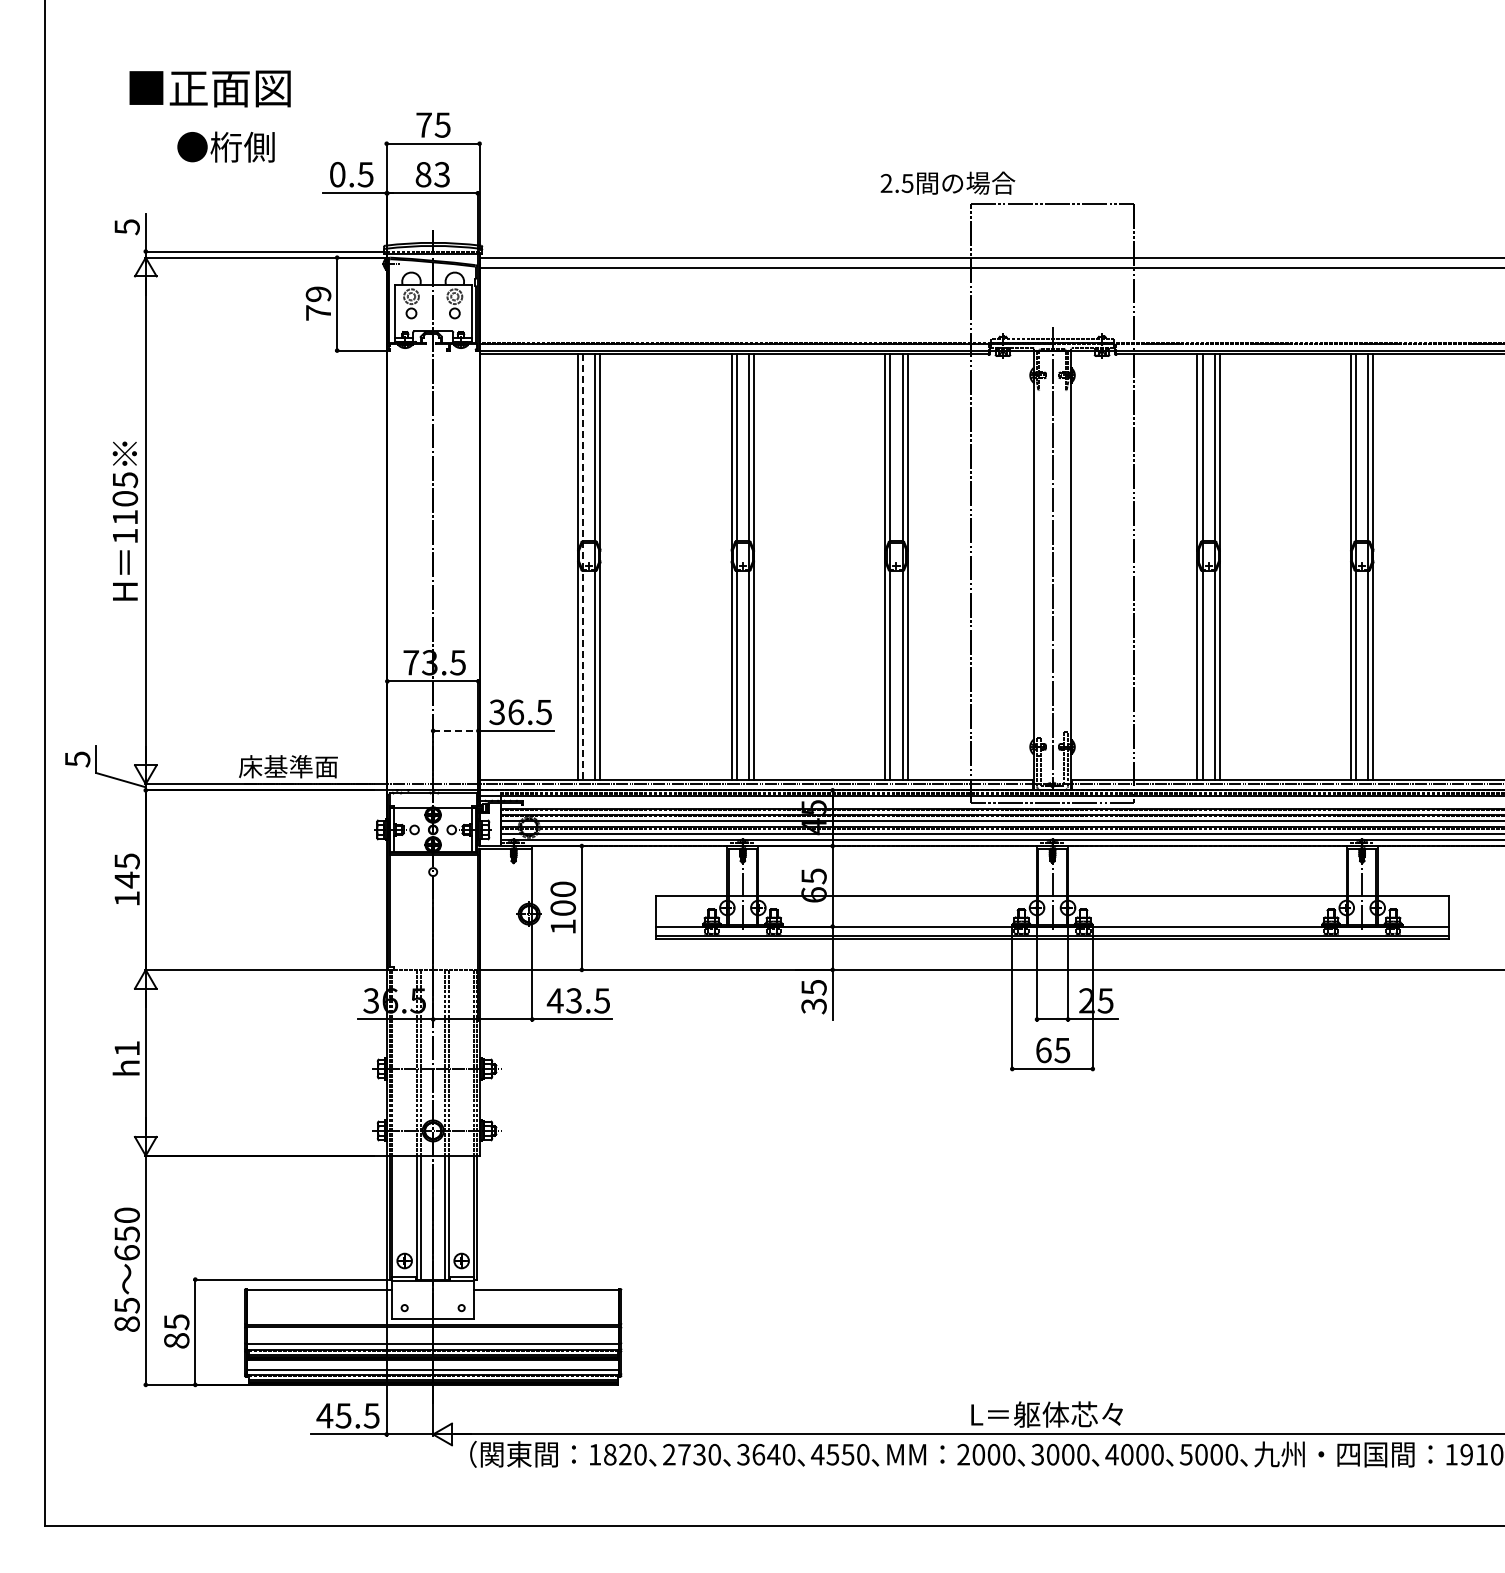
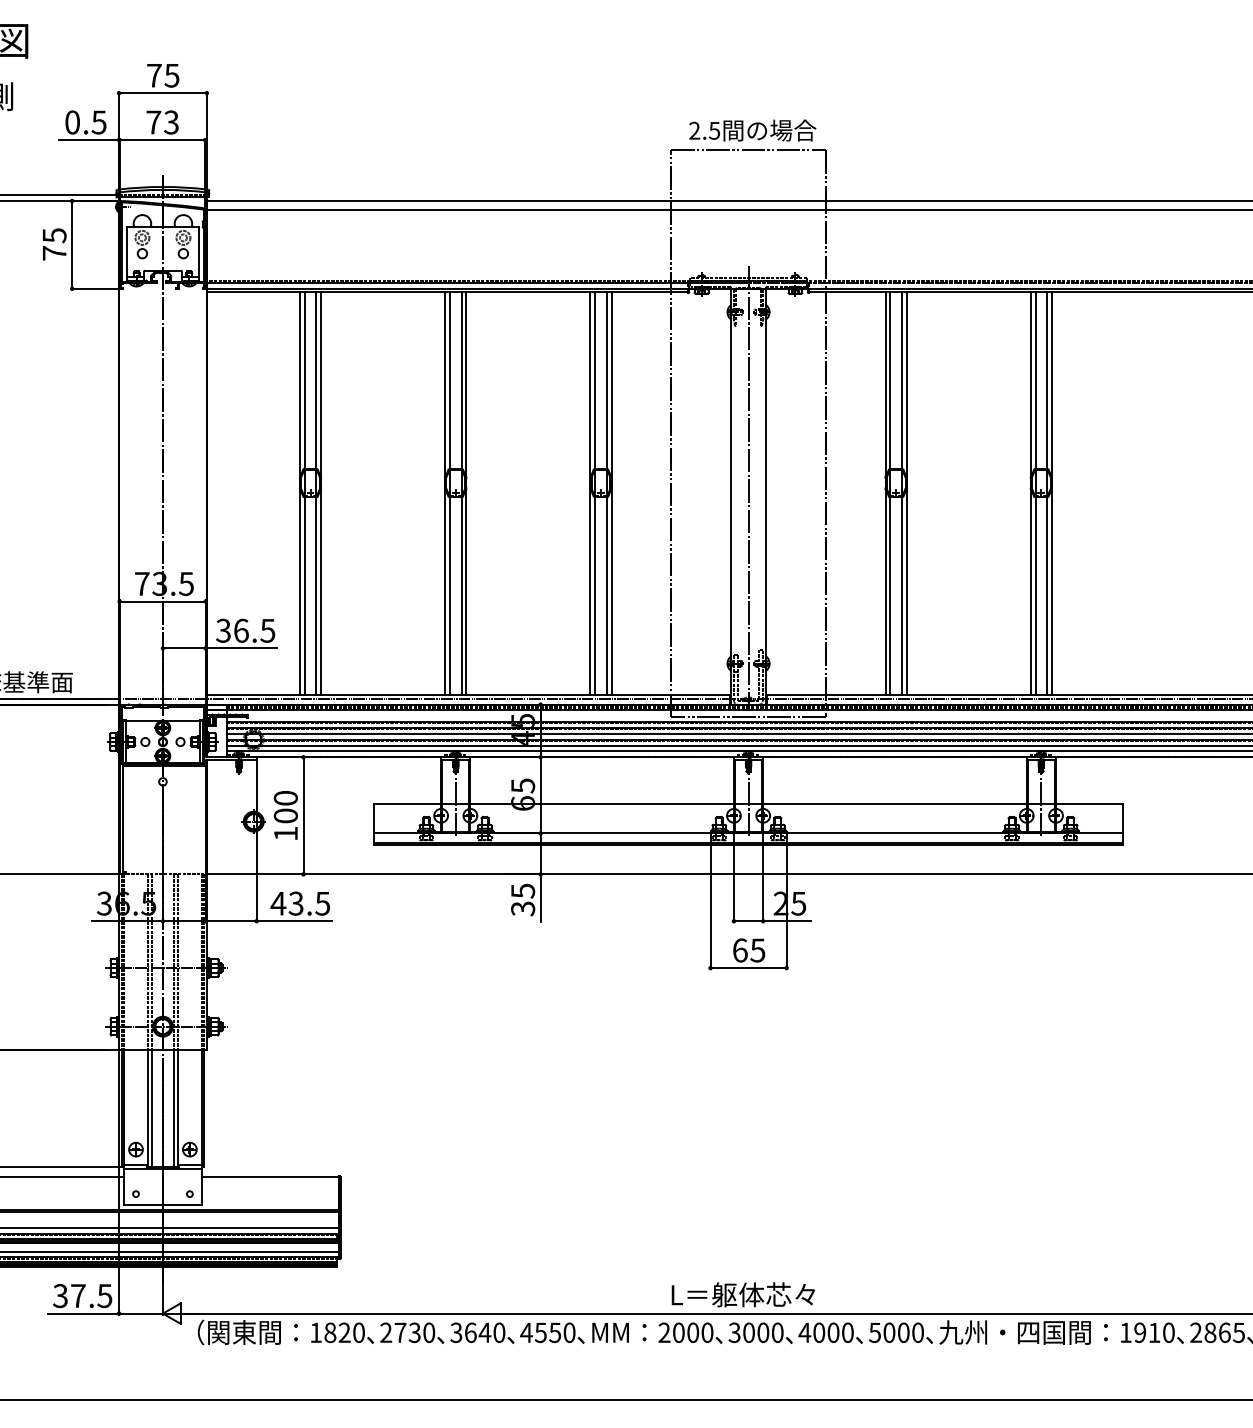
text: (423, 174) -> (153, 122), 83 -> 73
text: (947, 182) -> (752, 129), moved
text: (318, 294) -> (54, 235), 79 -> 75
line: (583, 567) -> (305, 493), dashed -> solid
line: (455, 730) -> (184, 648), dashed -> solid
text: (333, 1415) -> (68, 1295), 45.5 -> 37.5

